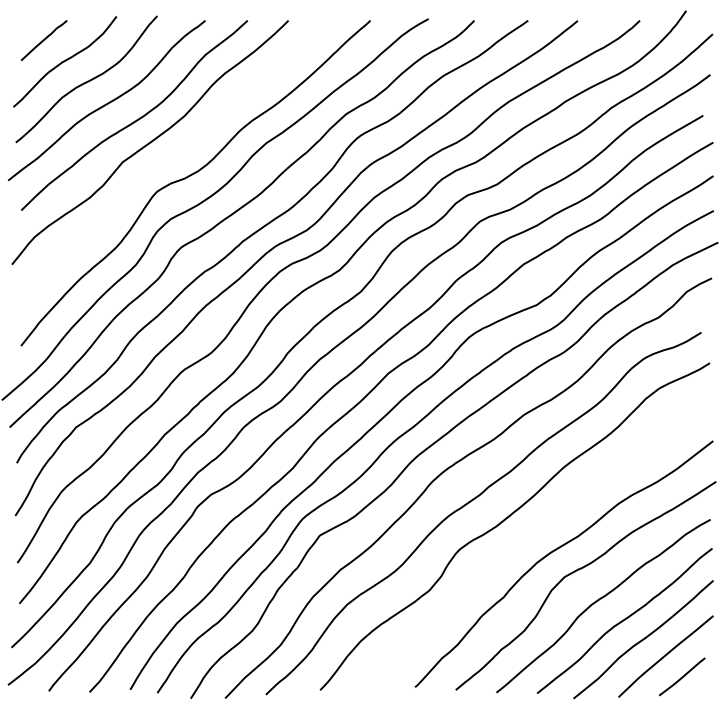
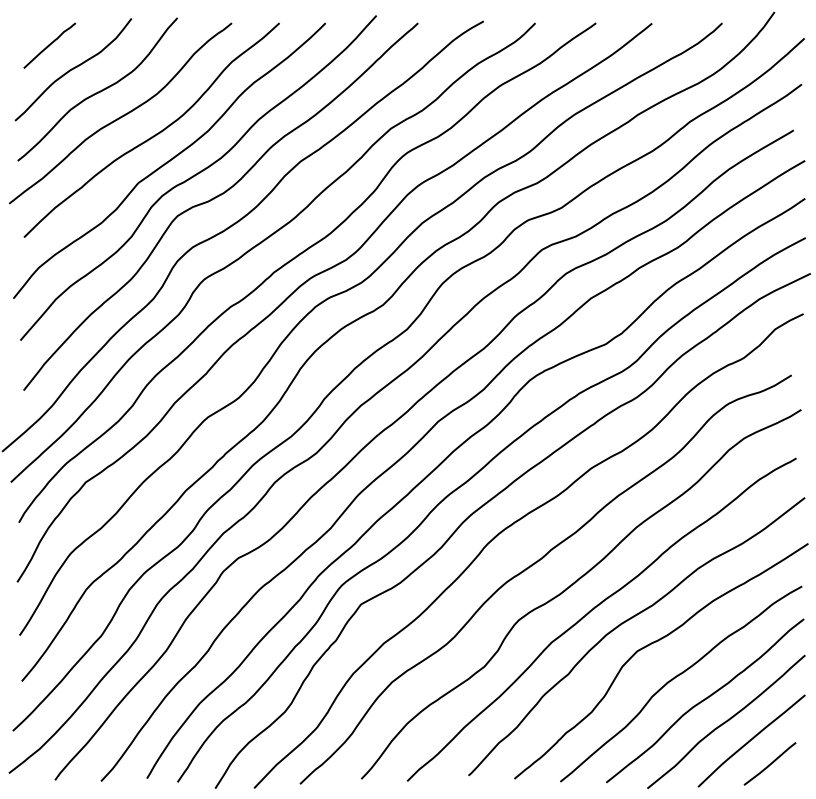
curve: (174, 155) -> (196, 175), added
curve: (526, 540) -> (594, 609), added

